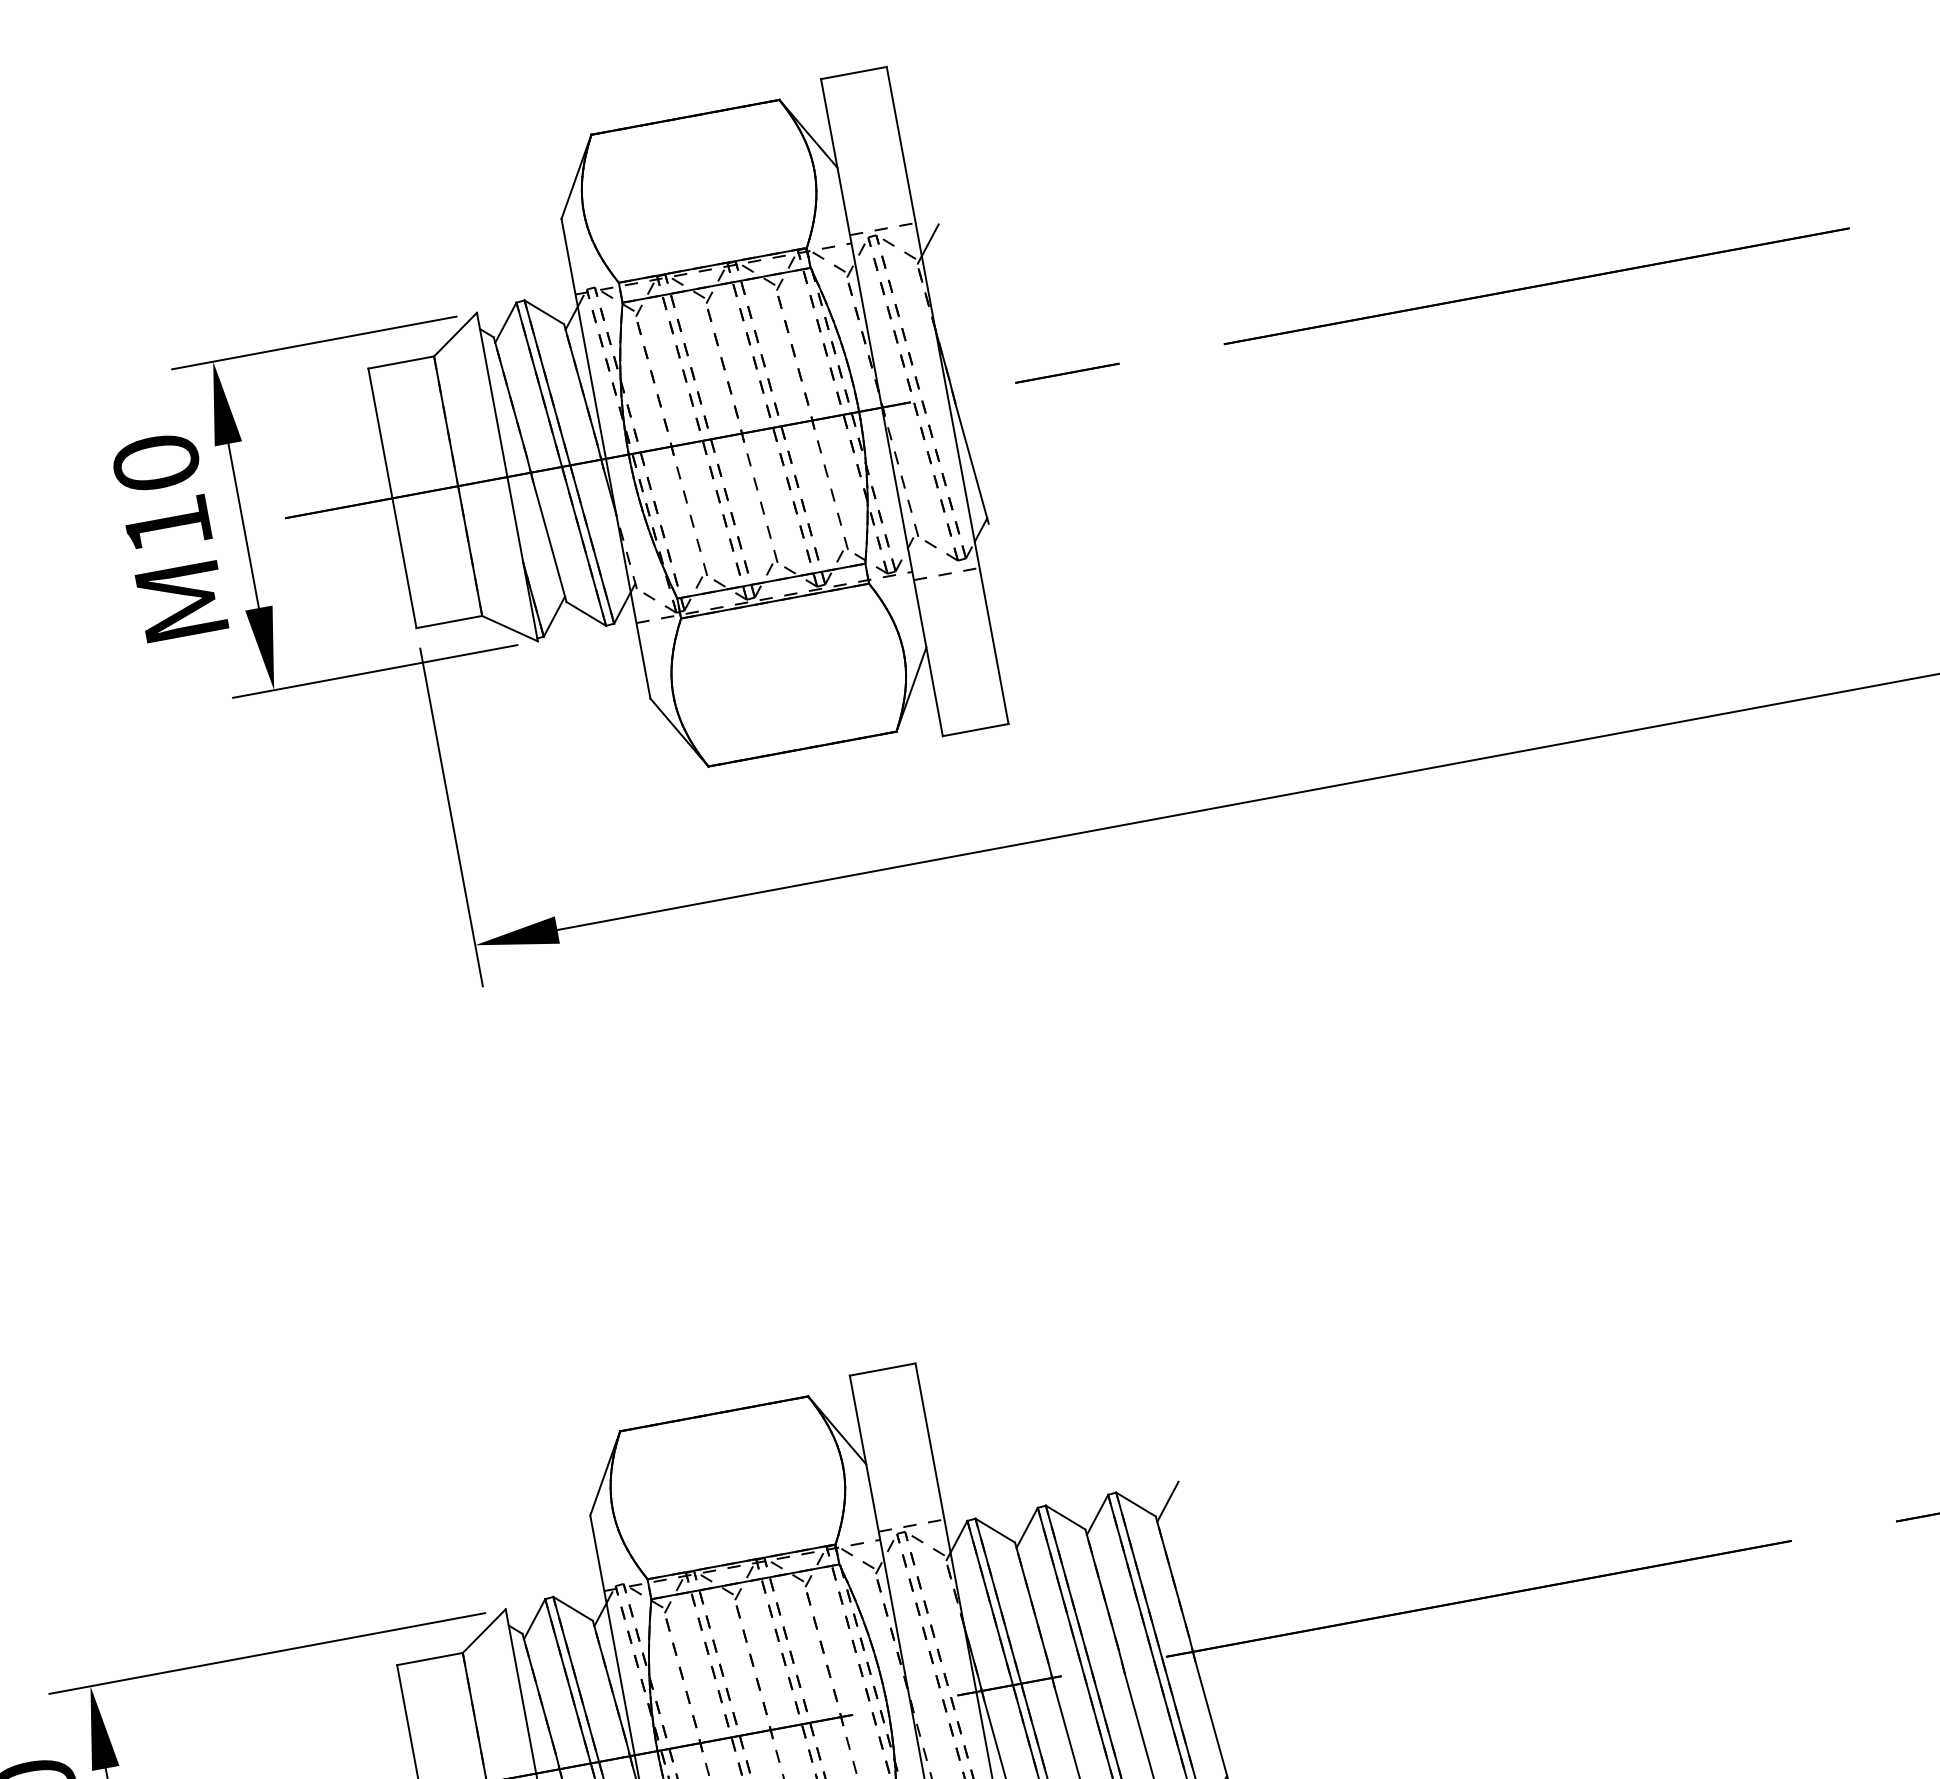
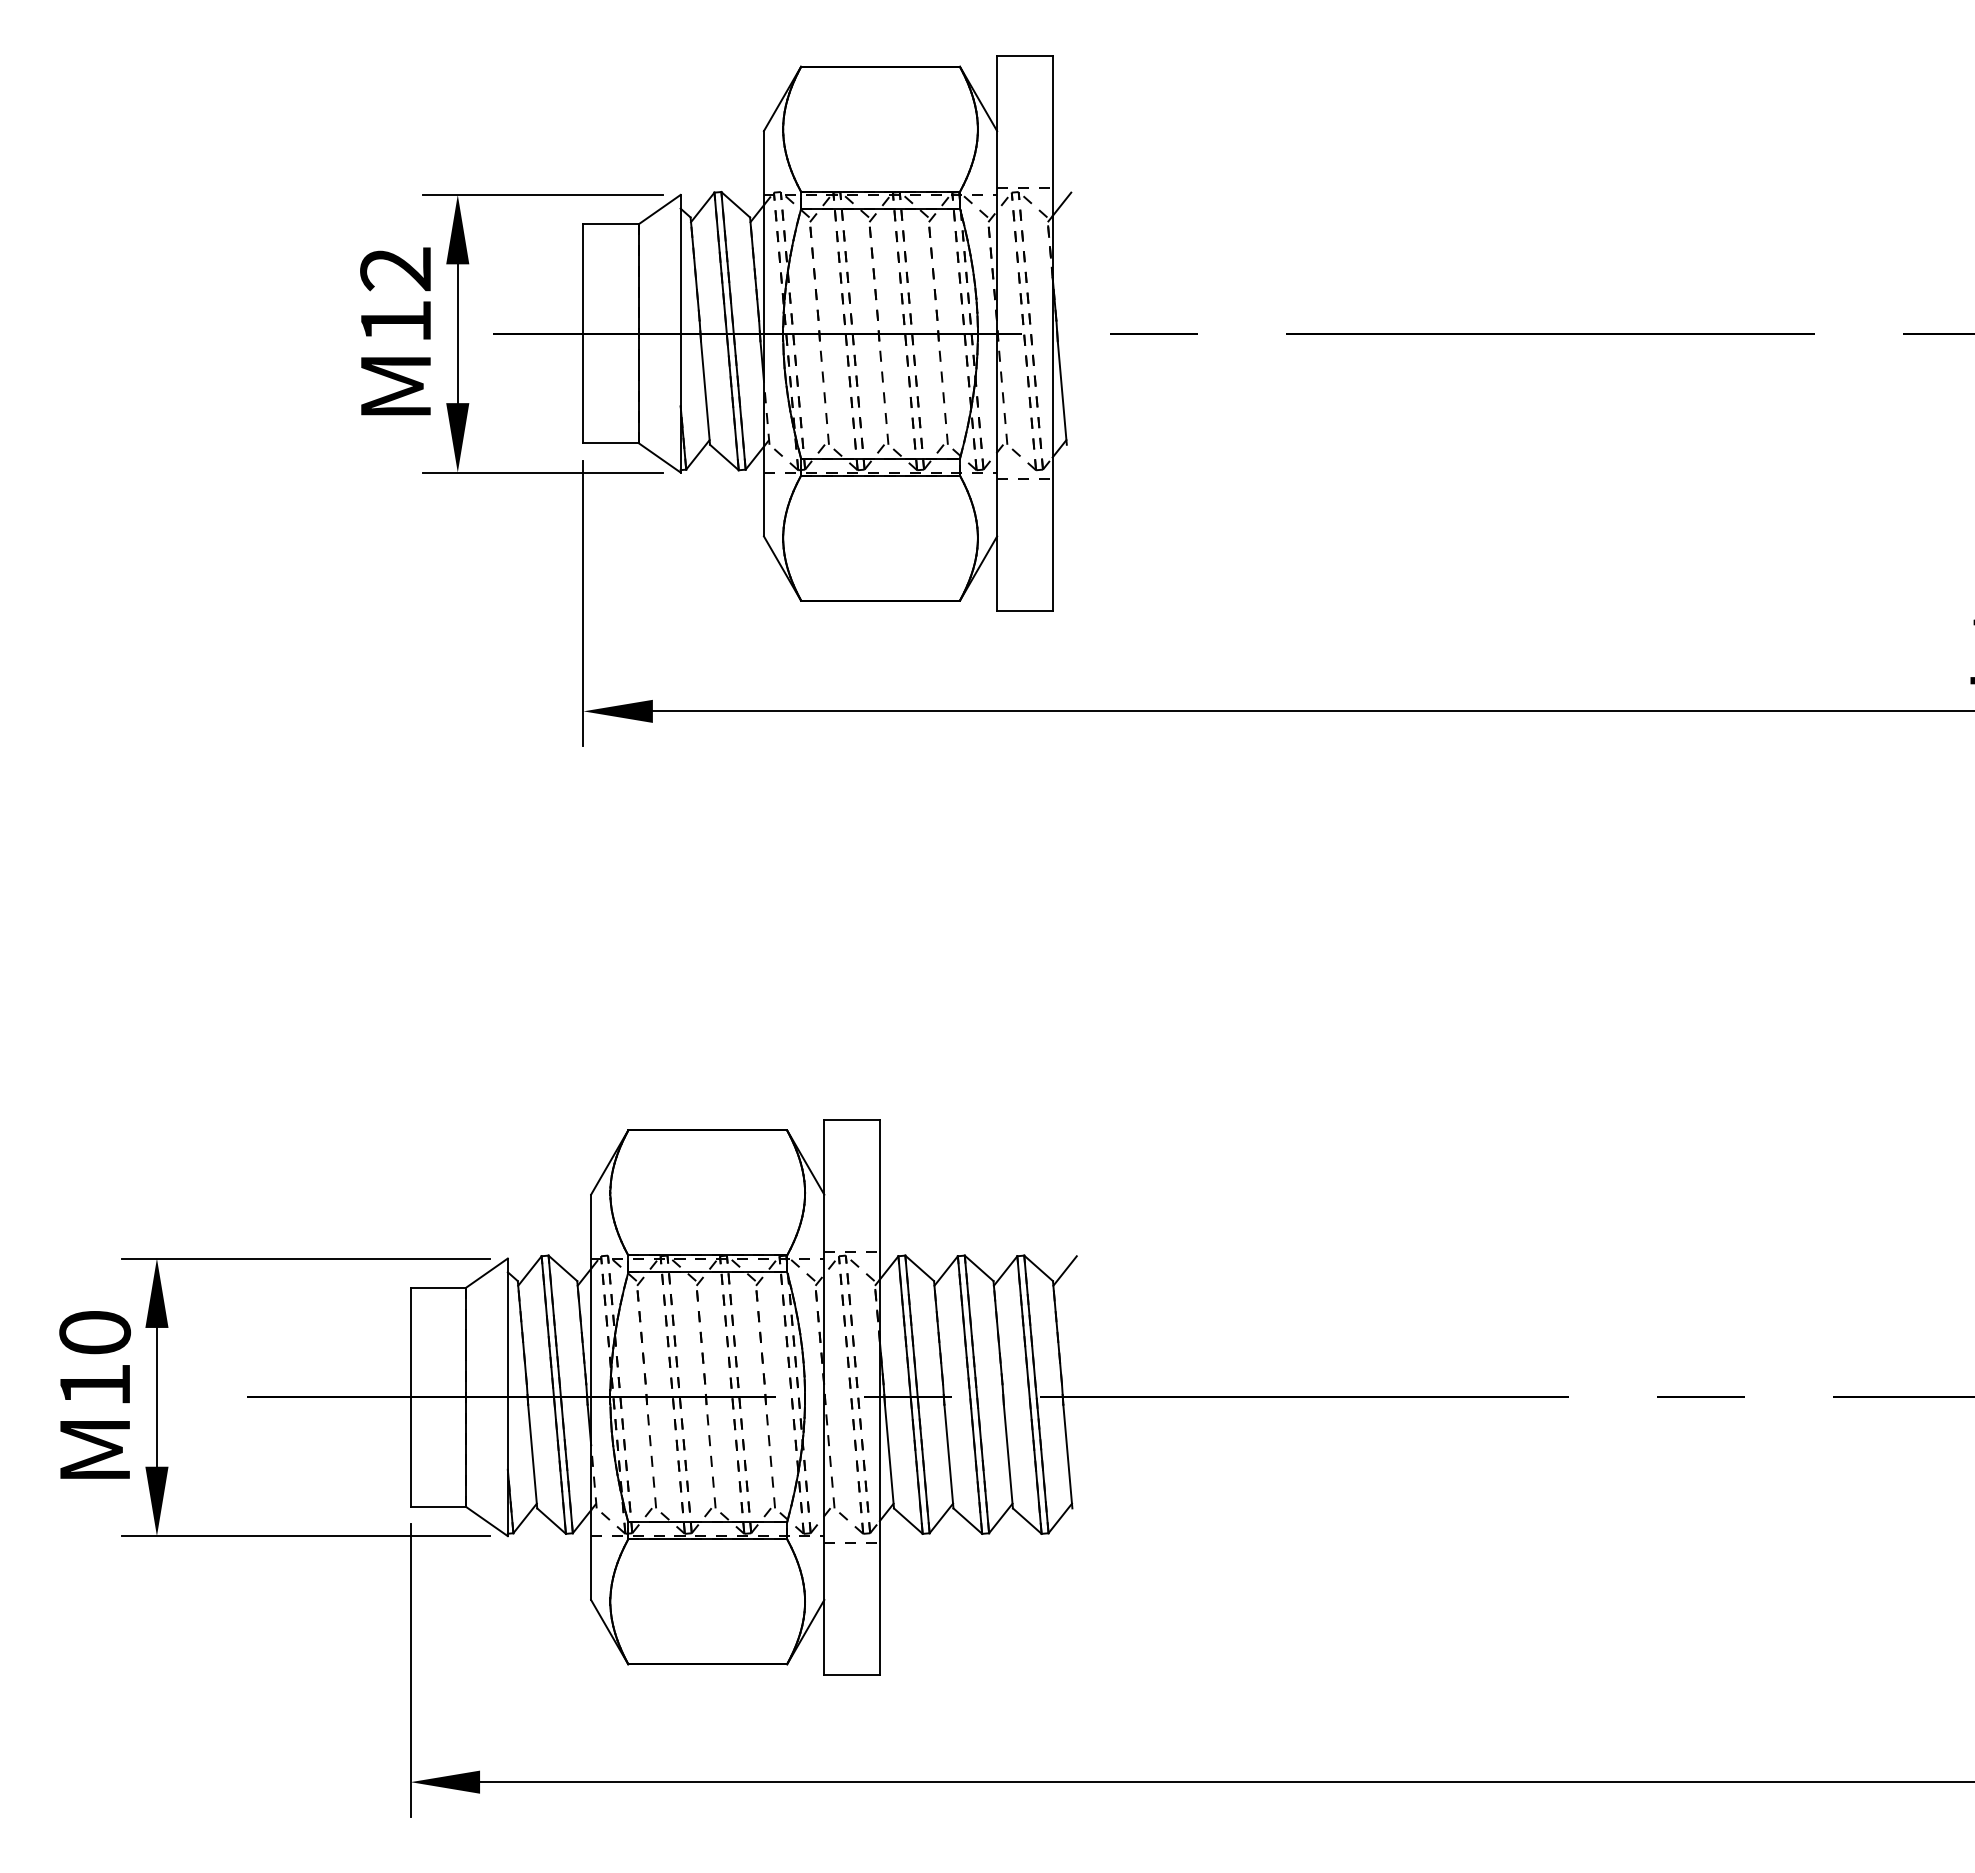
text: (155, 463) -> (395, 269), 10 -> 12

